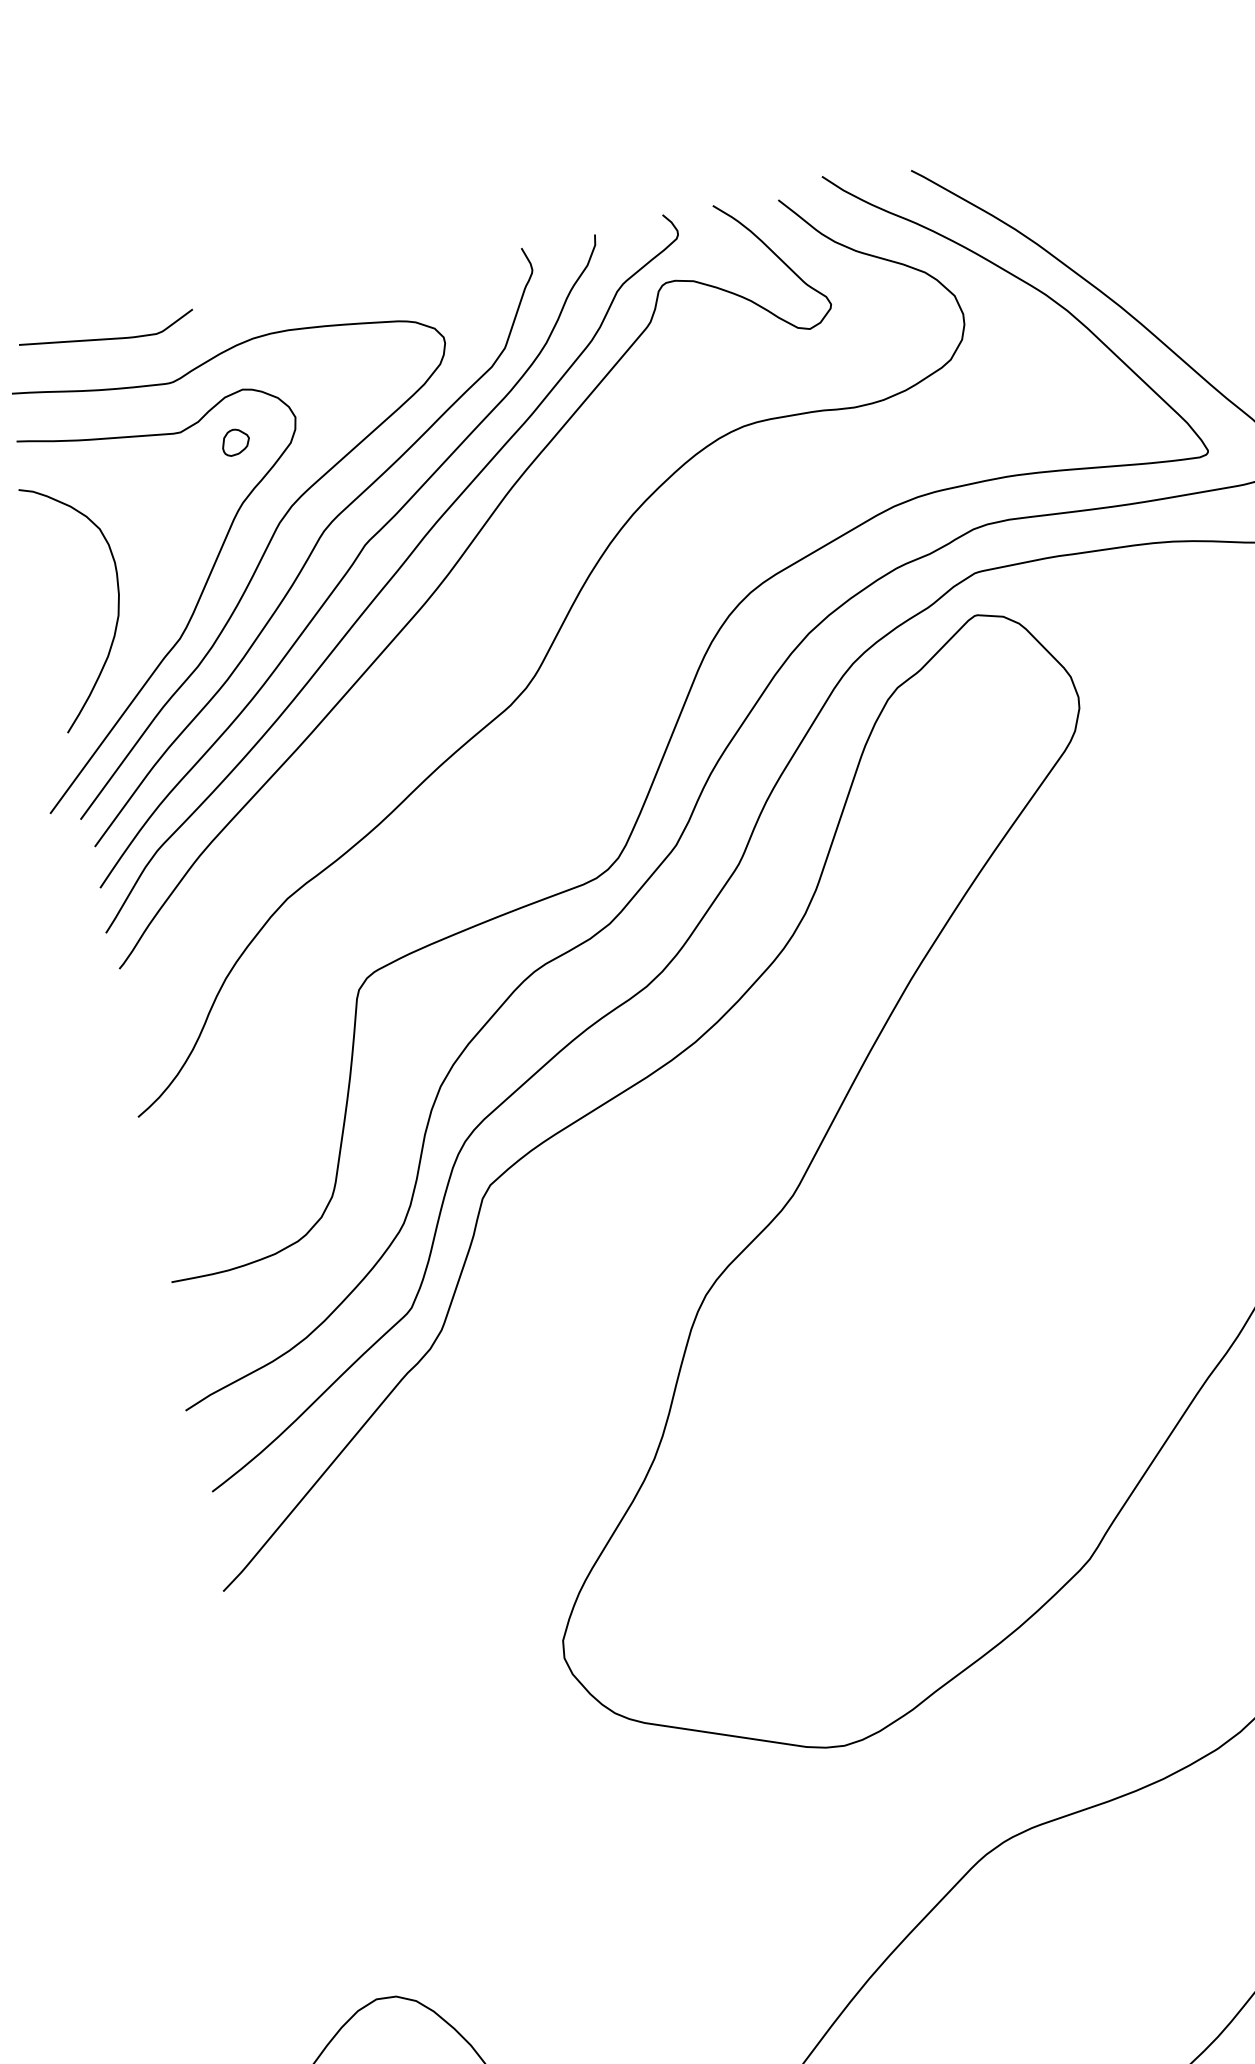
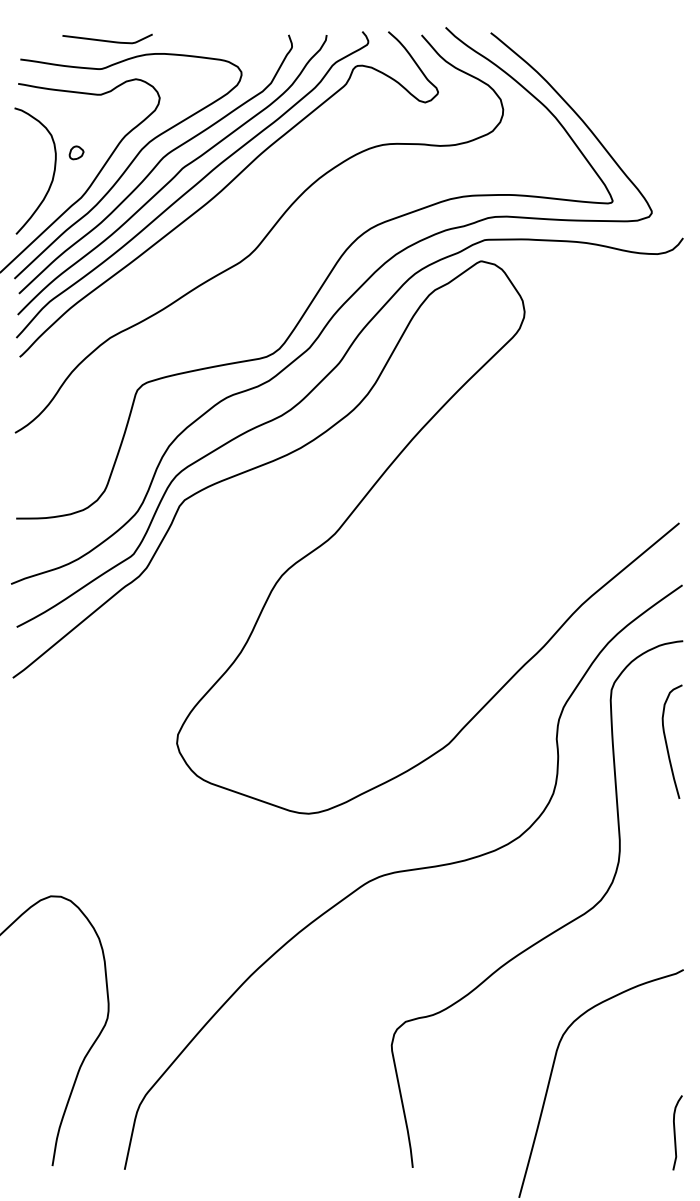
curve: (107, 337) -> (107, 40), moved
part: (235, 441) -> (76, 152), moved

